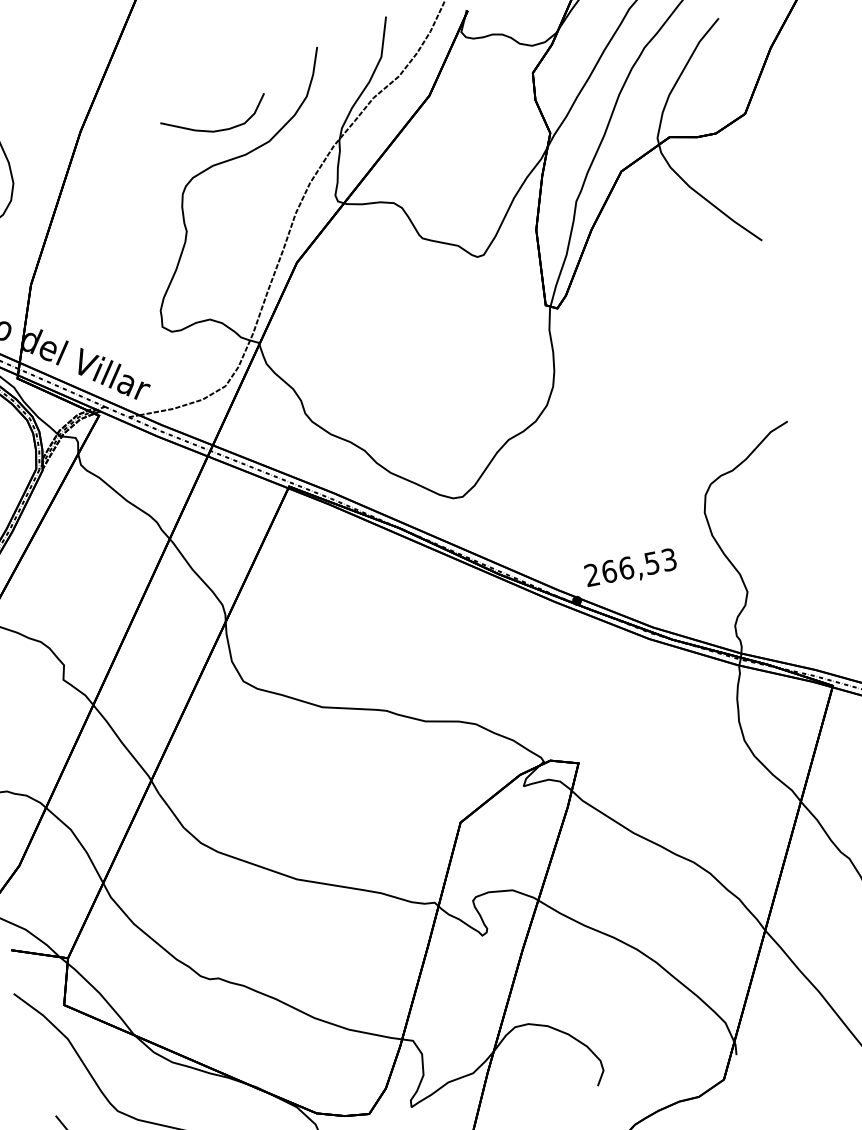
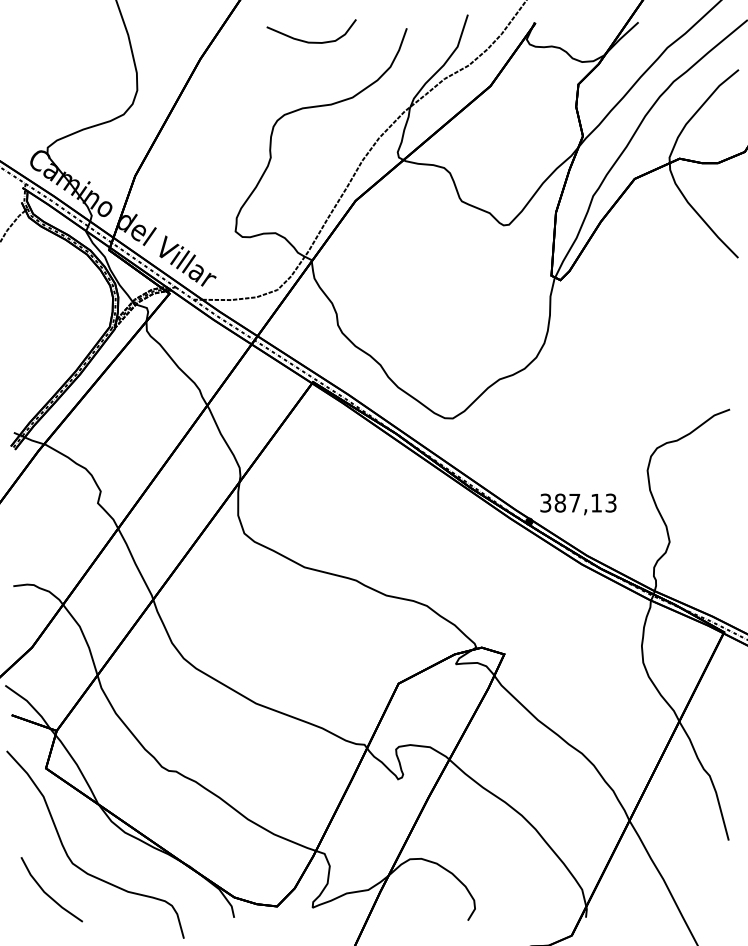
curve: (216, 129) -> (311, 41), moved
text: (621, 568) -> (570, 502), 266,53 -> 387,13

